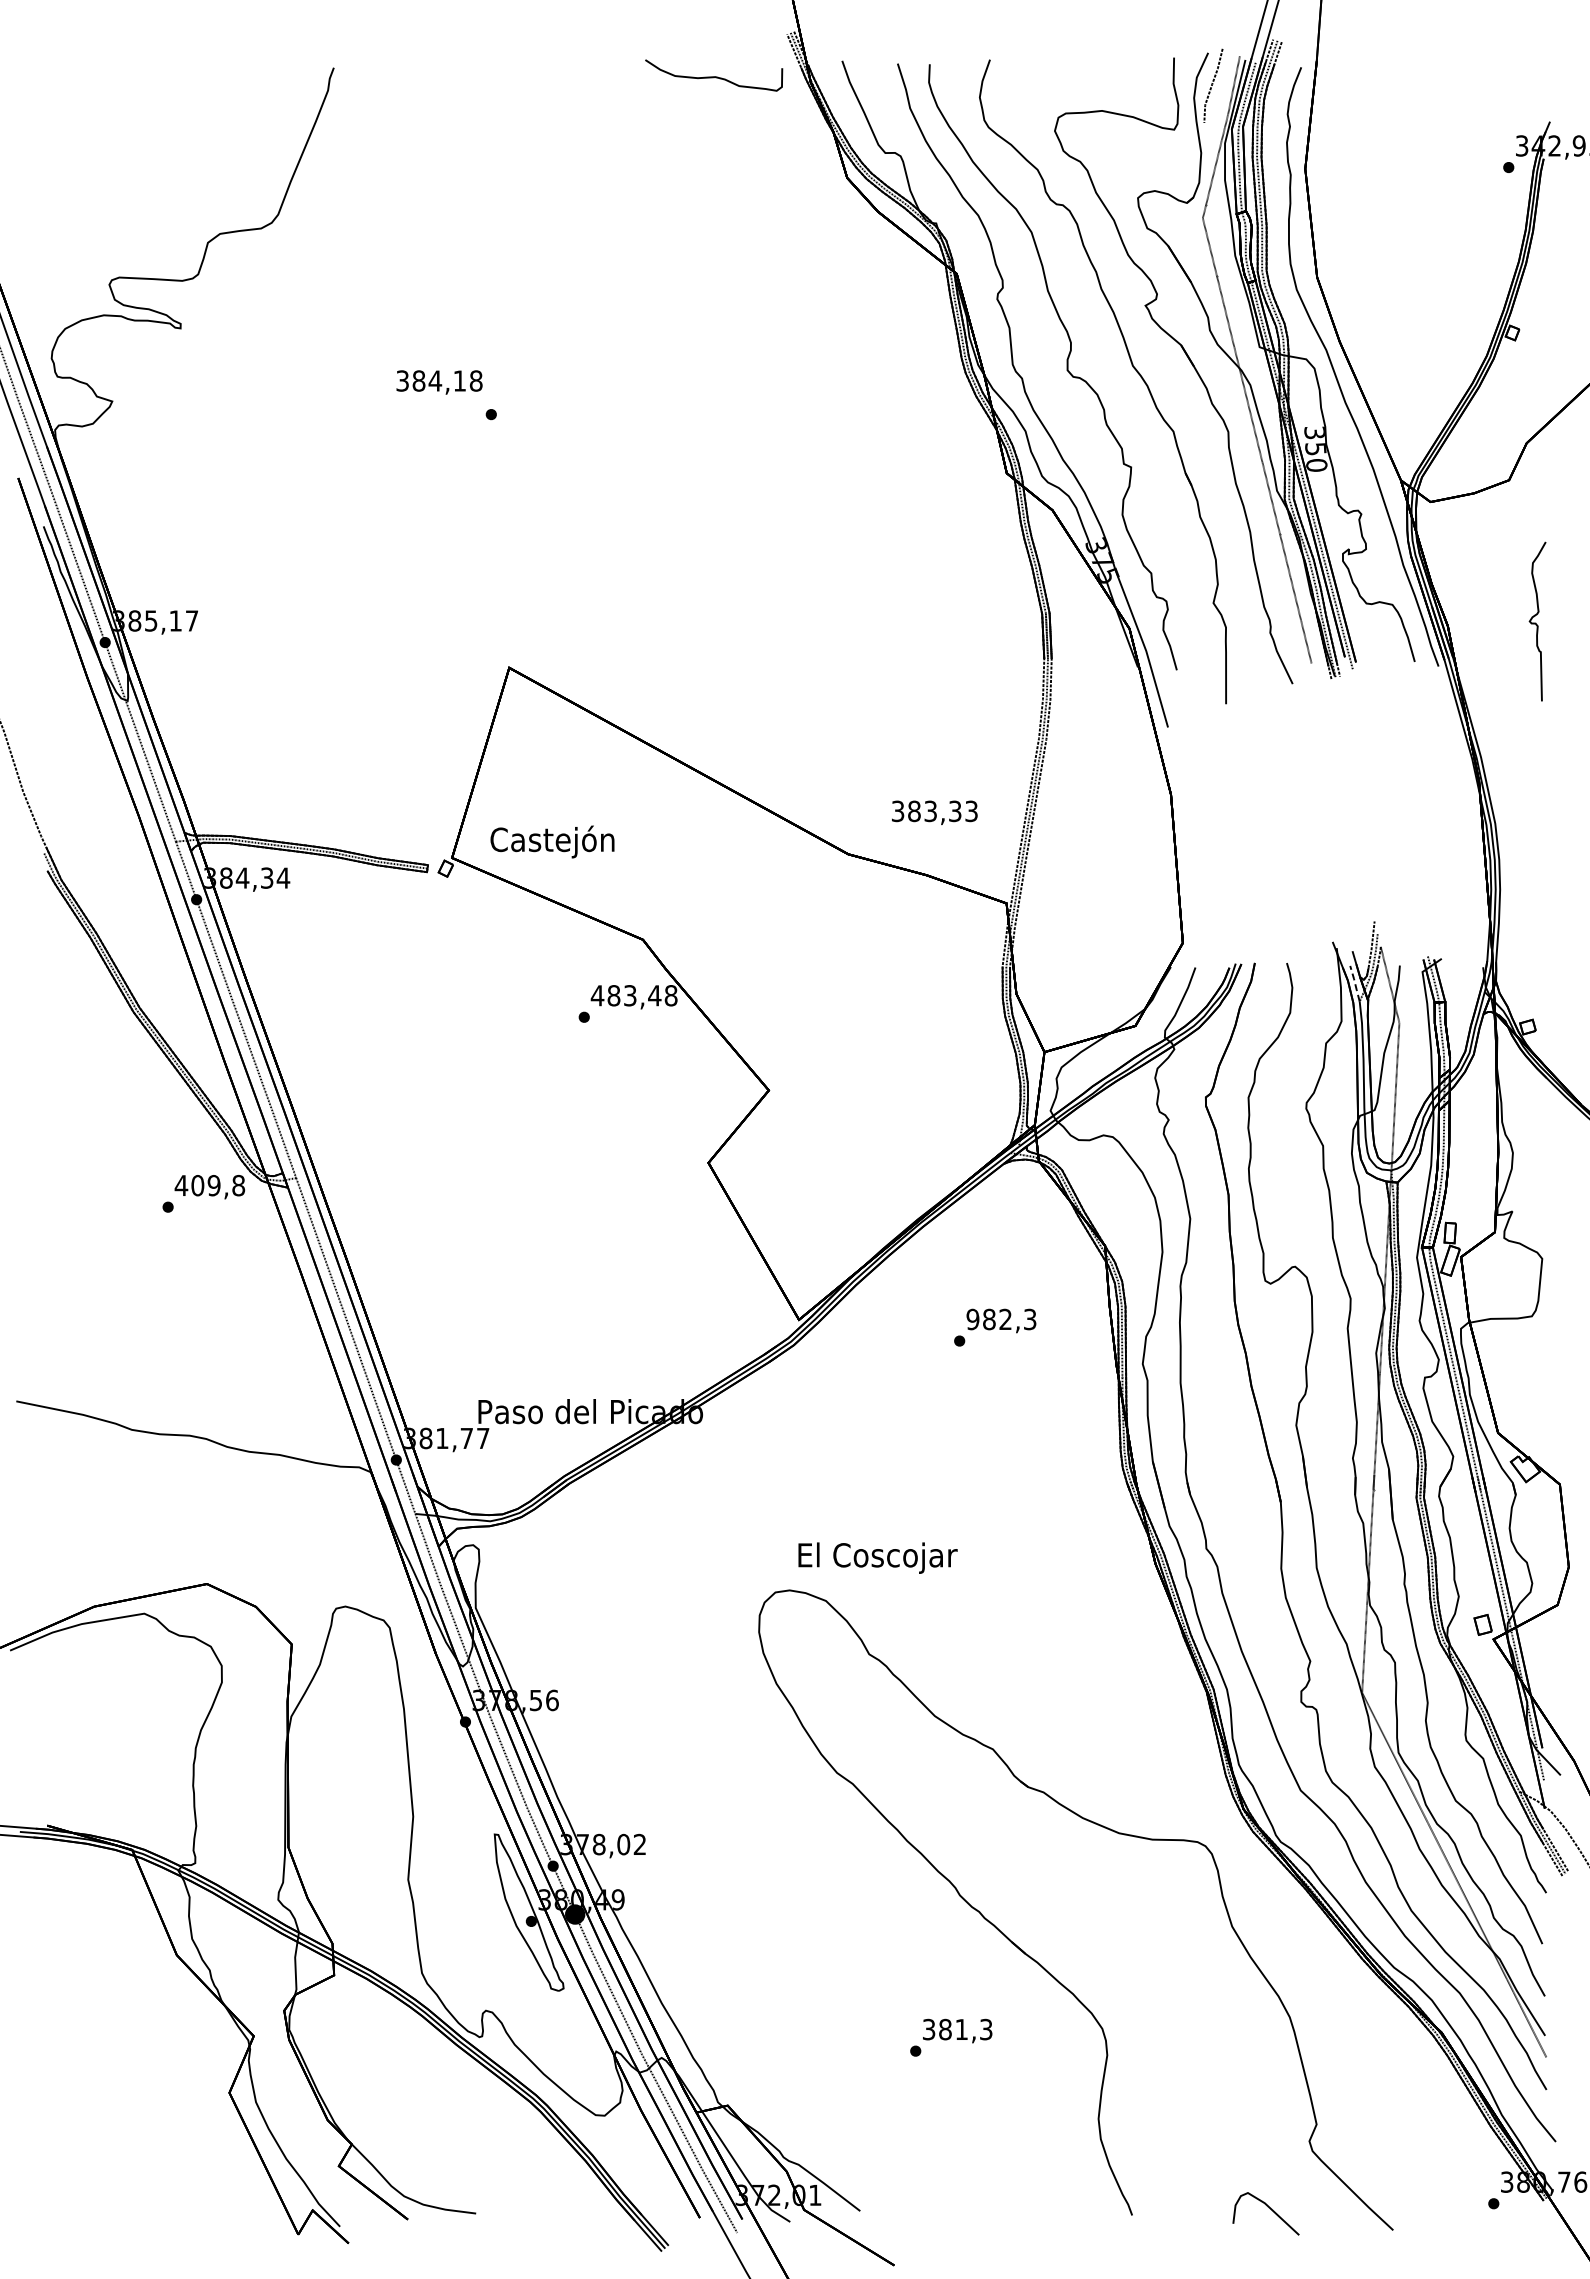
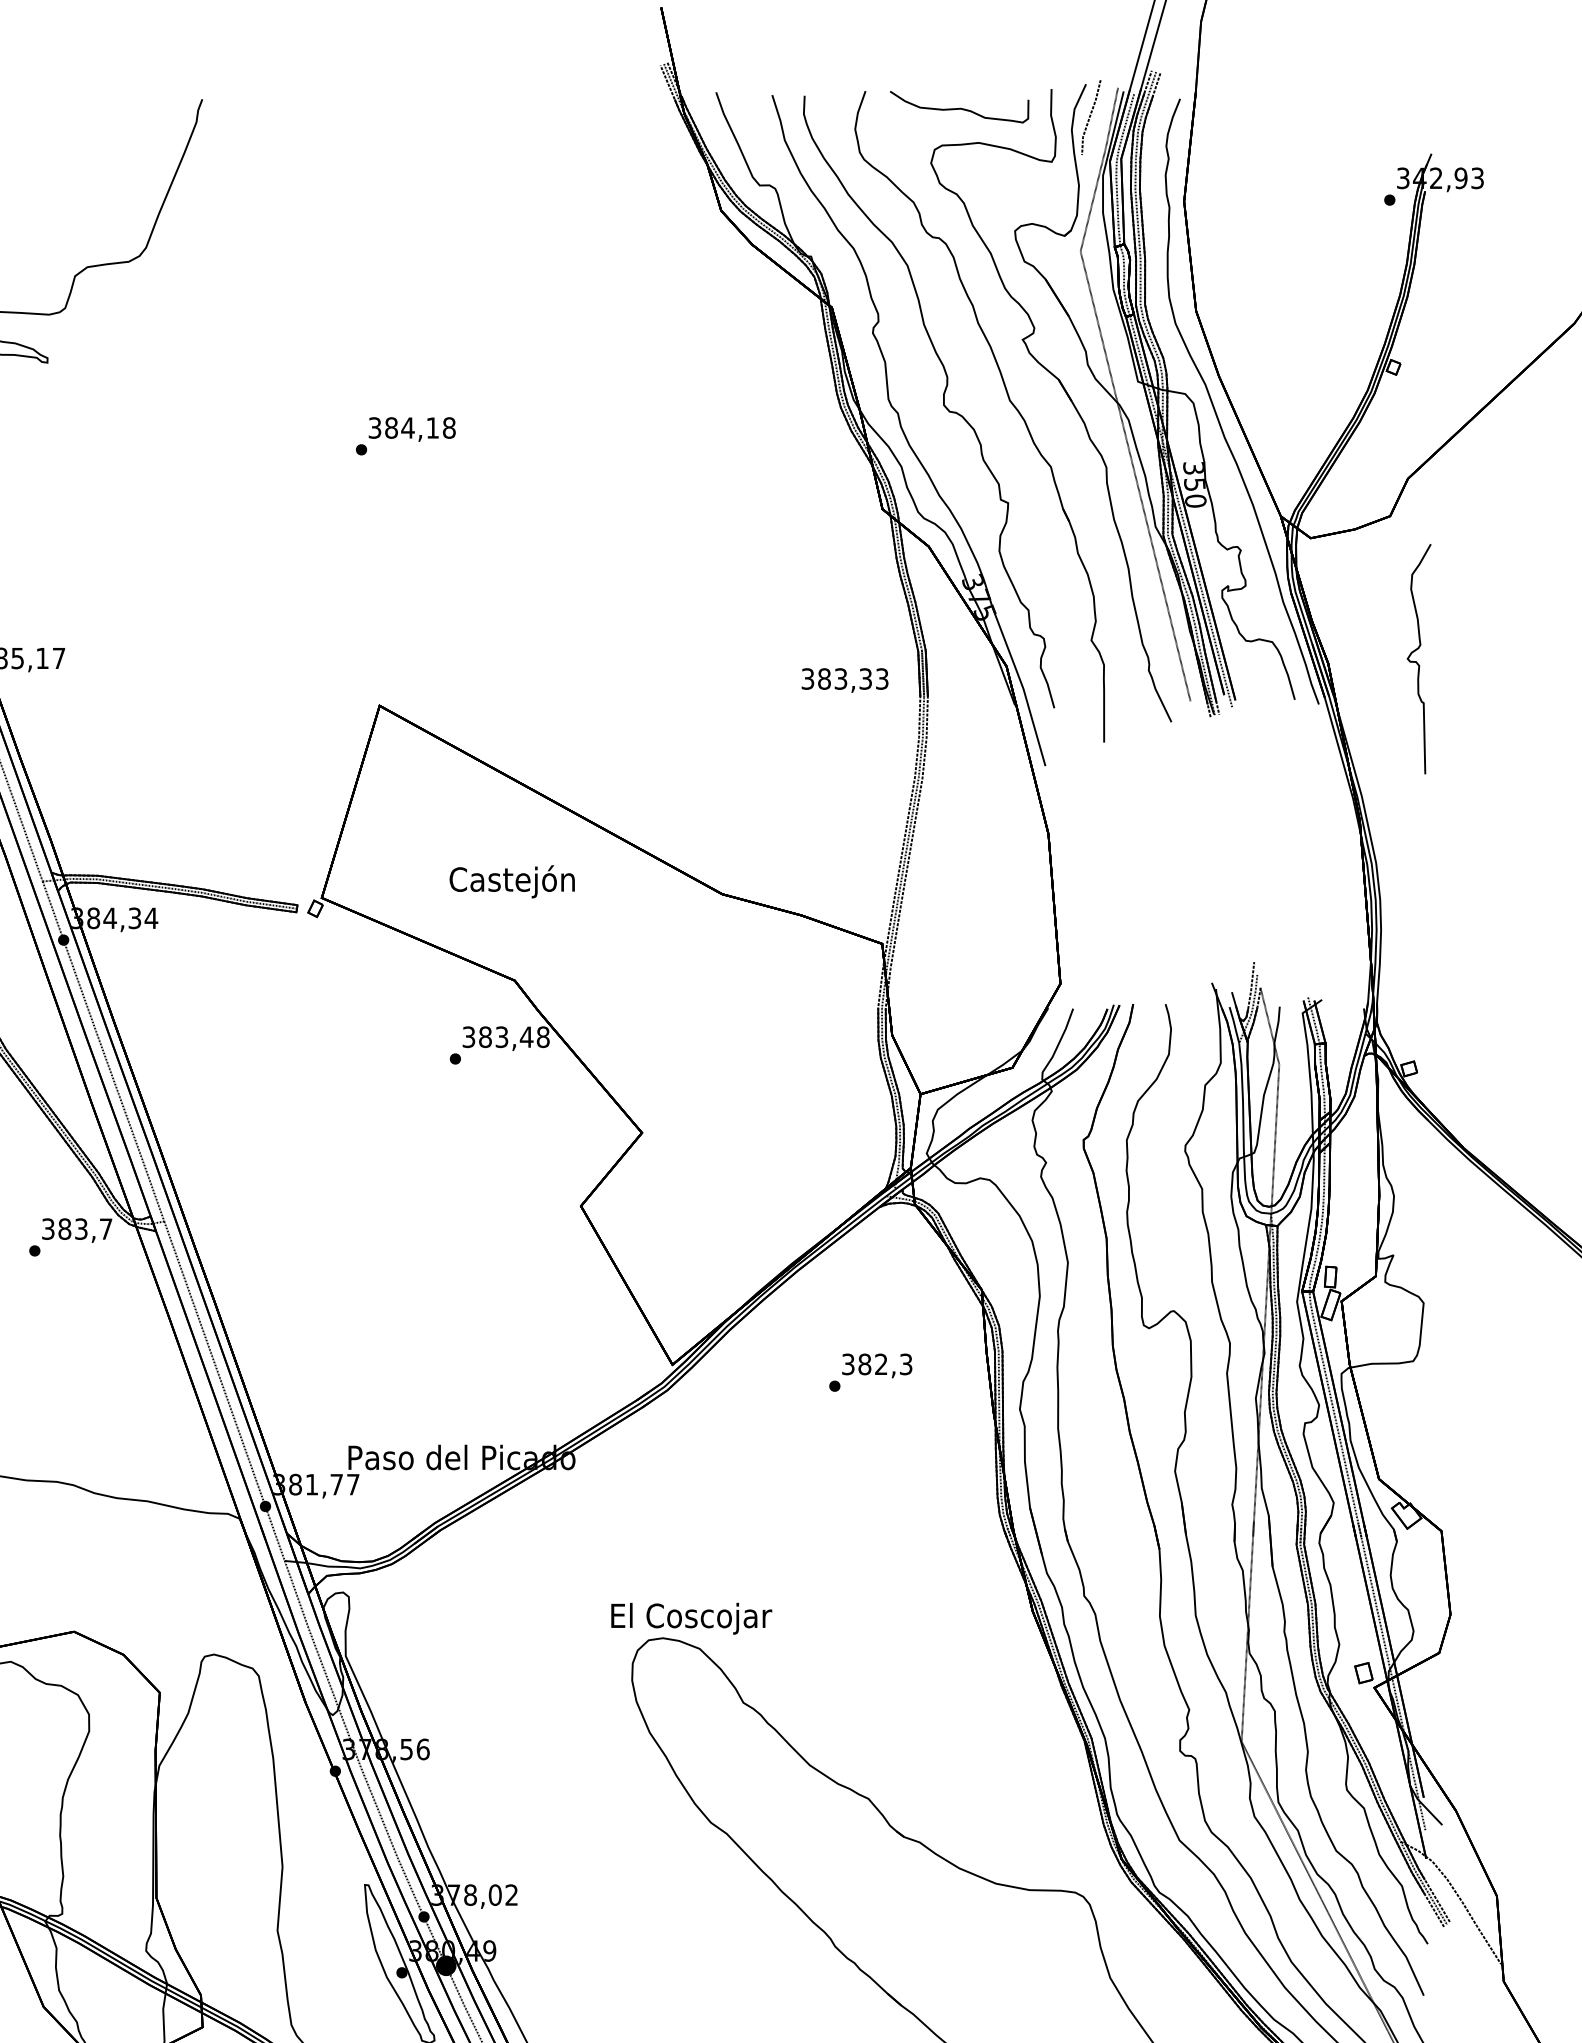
curve: (714, 76) -> (960, 108), moved
text: (439, 382) -> (412, 429), moved
part: (1537, 621) -> (1418, 658), size x1.43
text: (934, 812) -> (844, 680), moved
text: (552, 841) -> (512, 881), moved
line: (1355, 983) -> (1234, 1024), dashed -> solid
text: (597, 995) -> (468, 1036), 483,48 -> 383,48
text: (209, 1185) -> (76, 1228), 409,8 -> 383,7
text: (972, 1319) -> (847, 1364), 982,3 -> 382,3
text: (877, 1557) -> (691, 1618), moved

